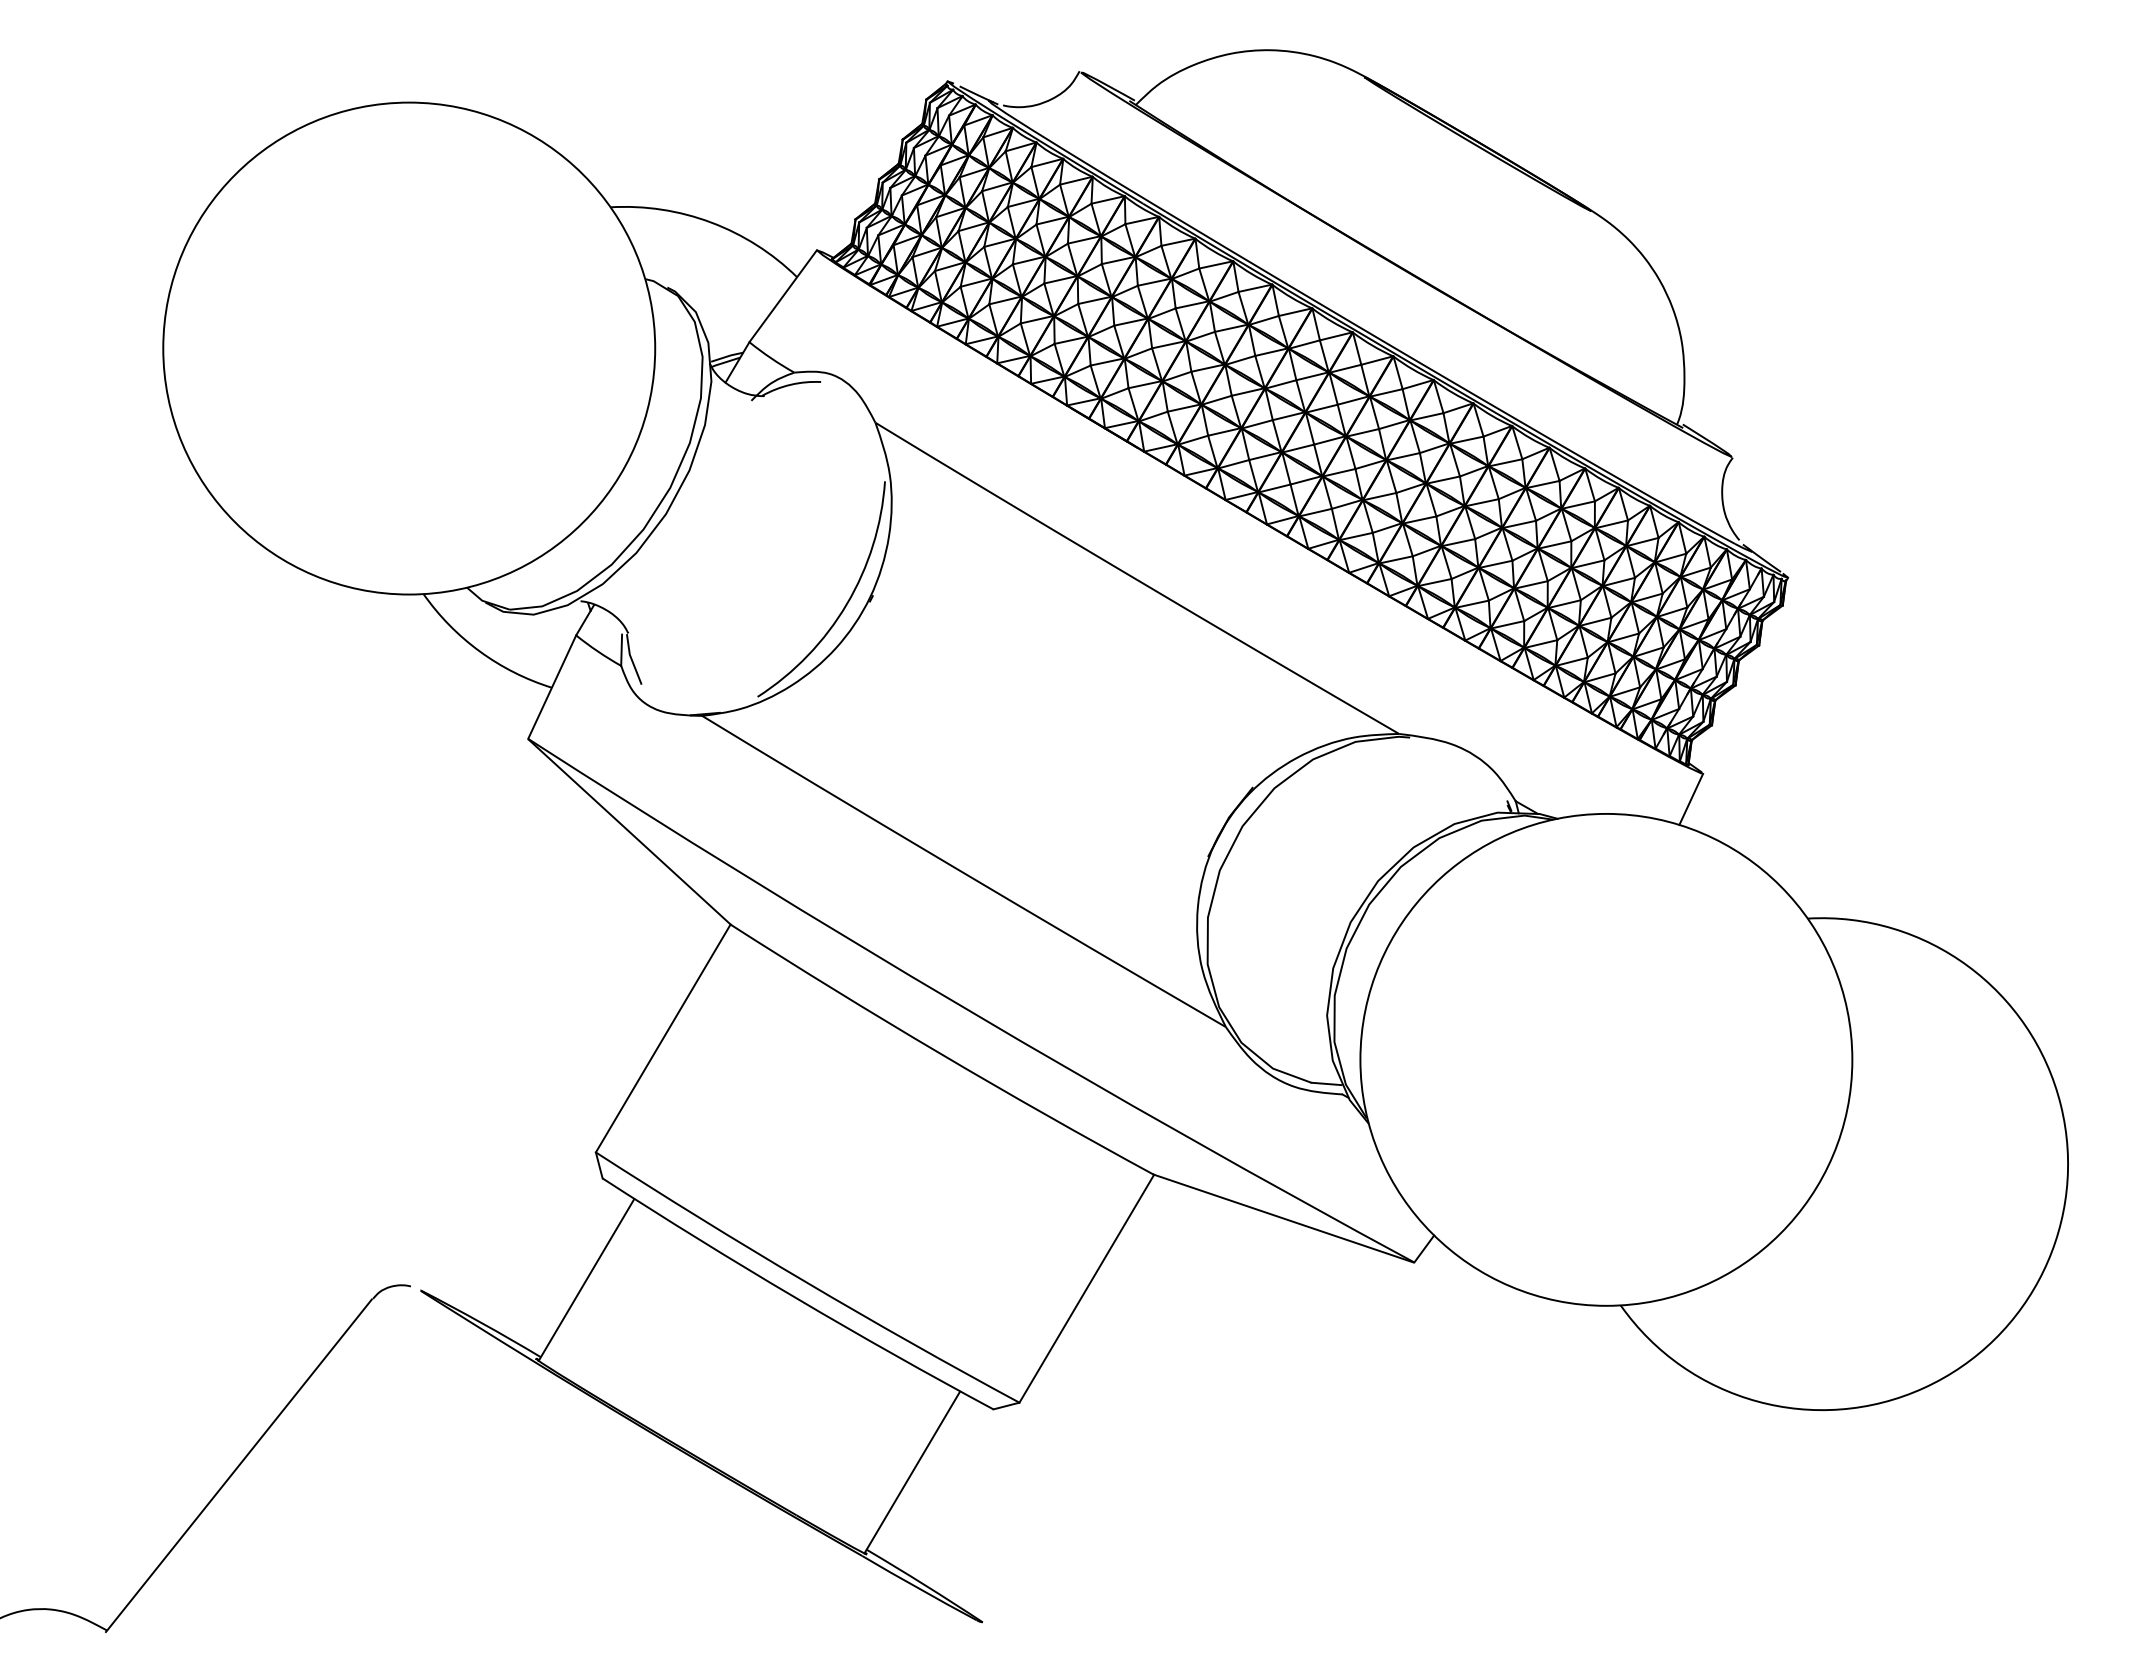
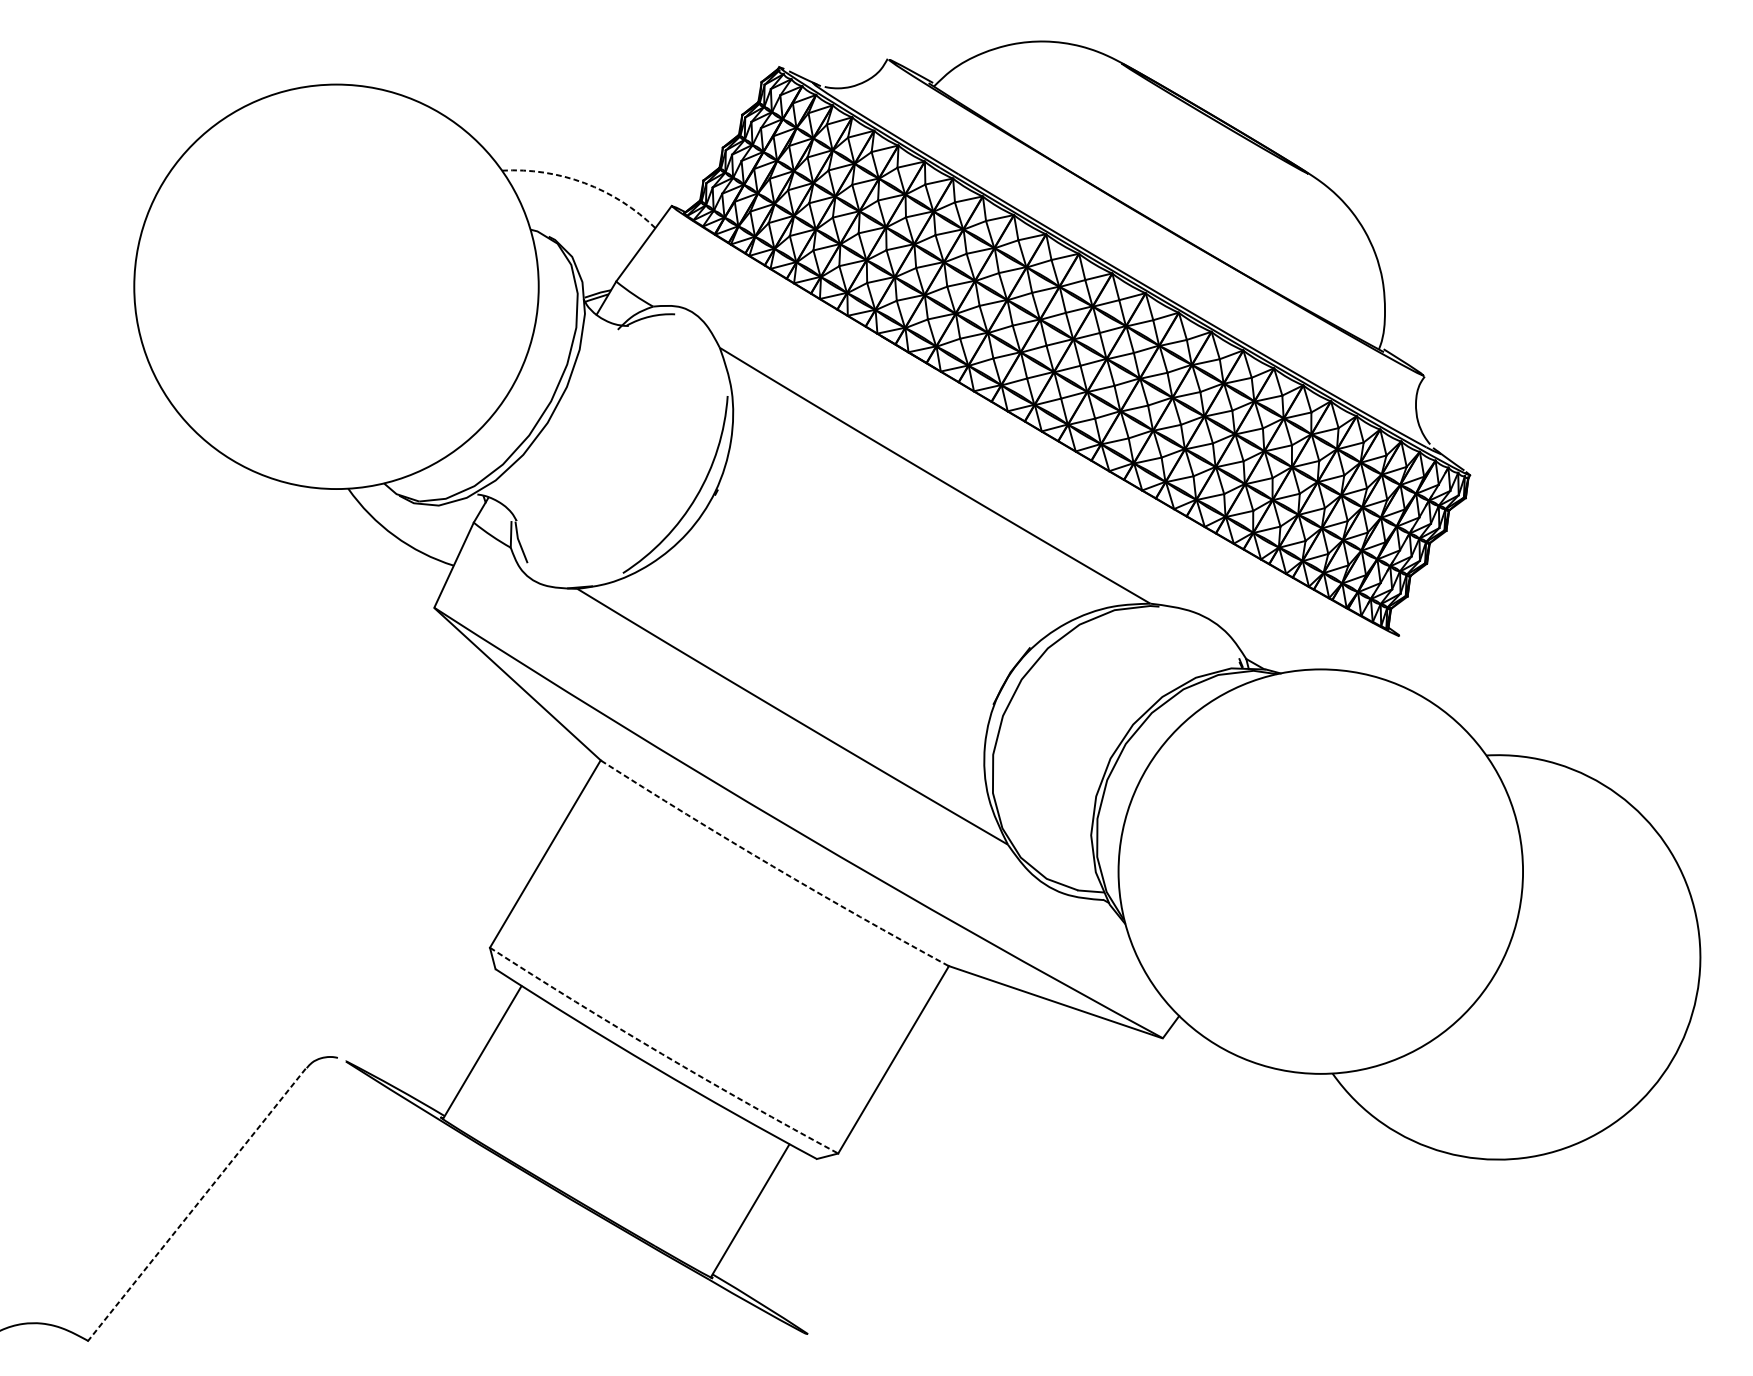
arc: (711, 222) -> (585, 183), solid -> dashed
line: (1691, 798) -> (1390, 656), removed
arc: (940, 1053) -> (773, 866), solid -> dashed
arc: (805, 1281) -> (662, 1053), solid -> dashed
line: (238, 1465) -> (196, 1205), solid -> dashed

